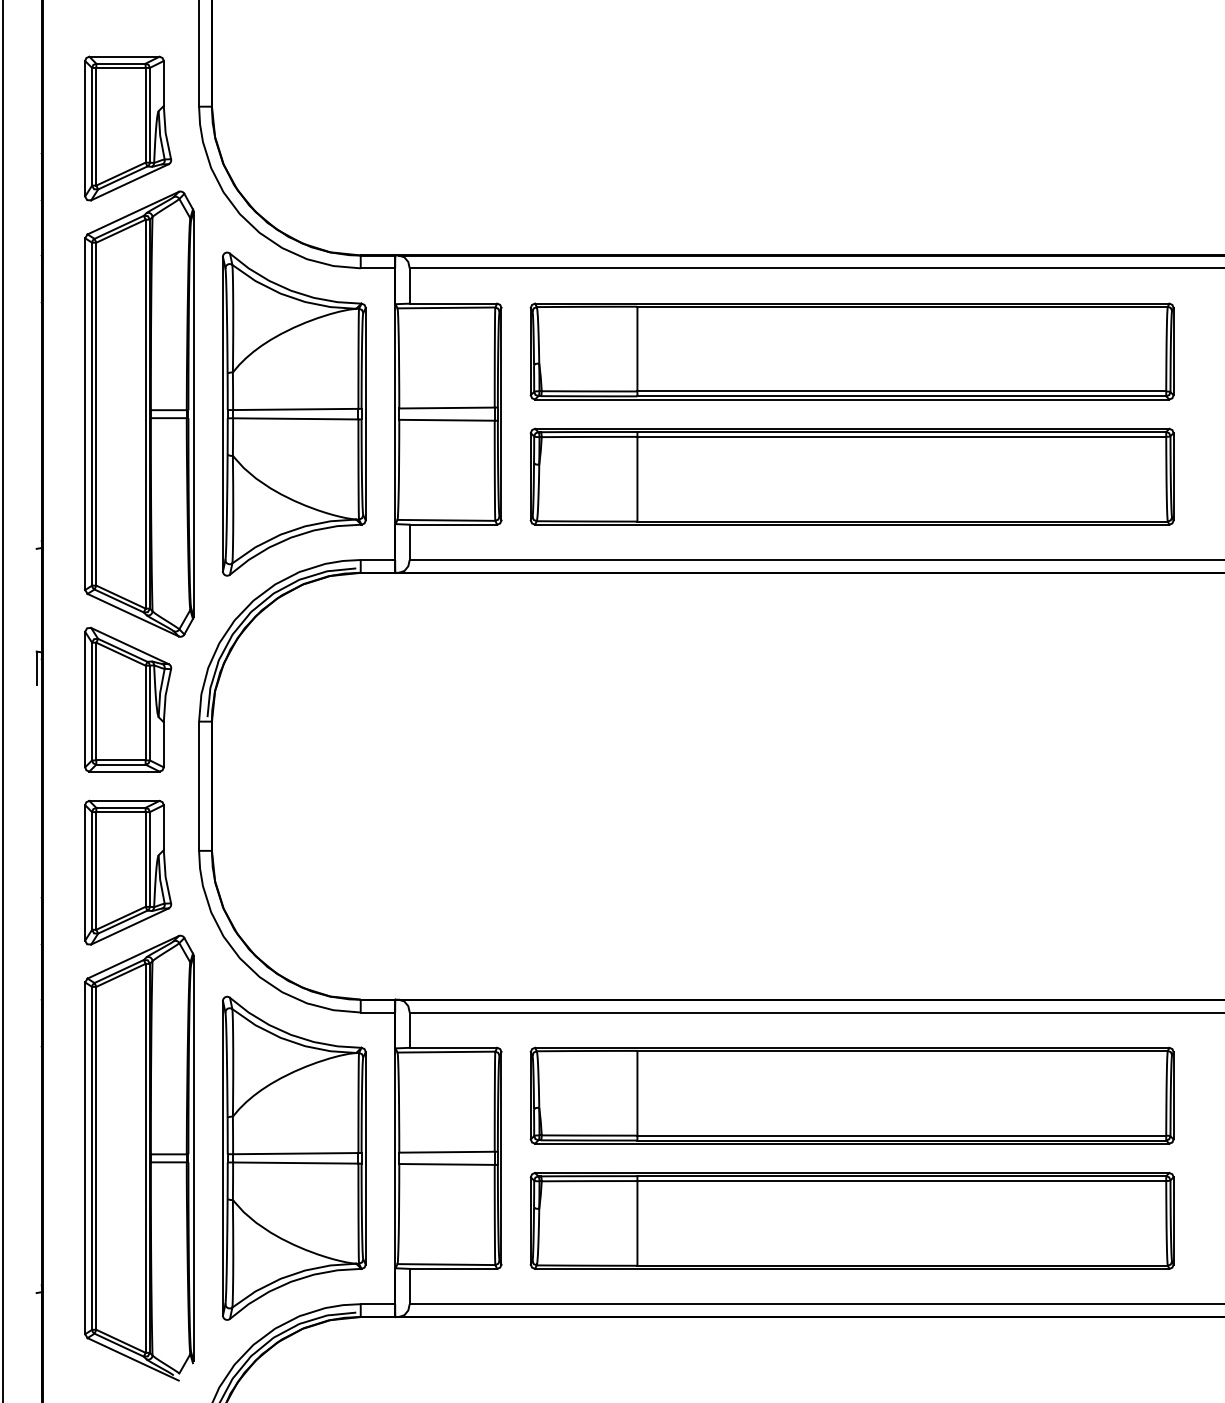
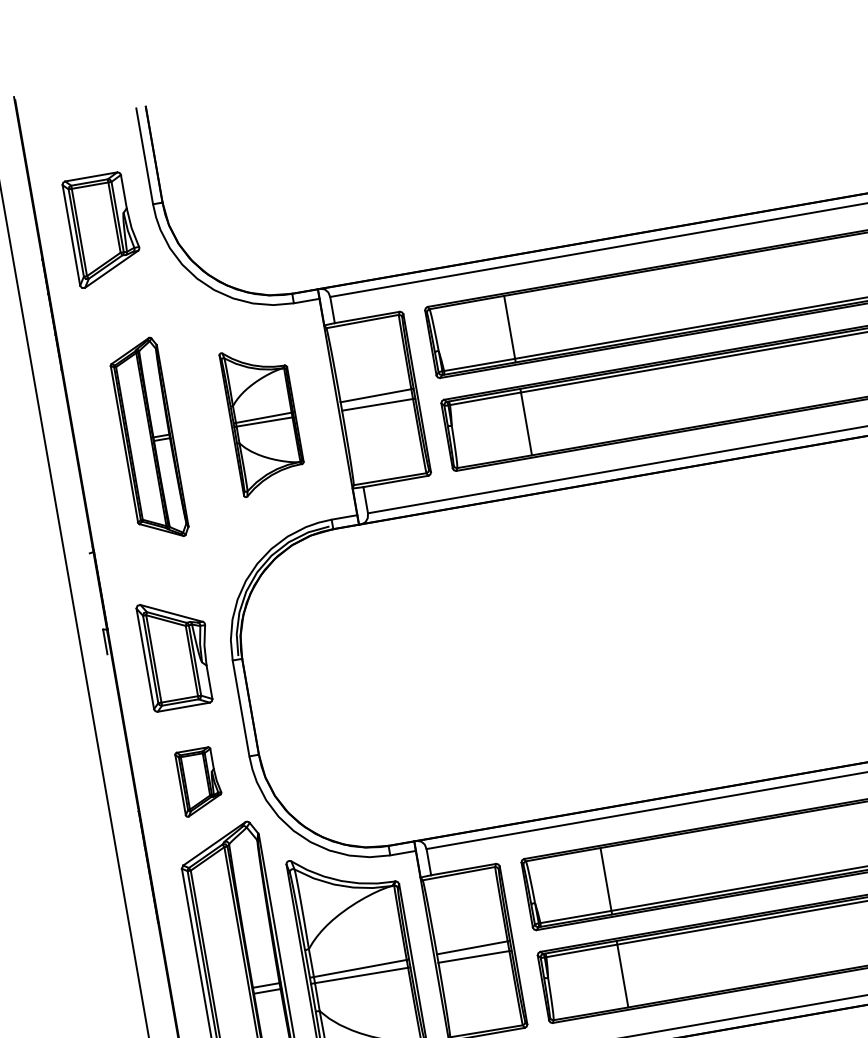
part: (139, 413) -> (148, 439), size x0.6
part: (294, 413) -> (263, 419), size x0.6
part: (128, 872) -> (199, 781), size x0.6

